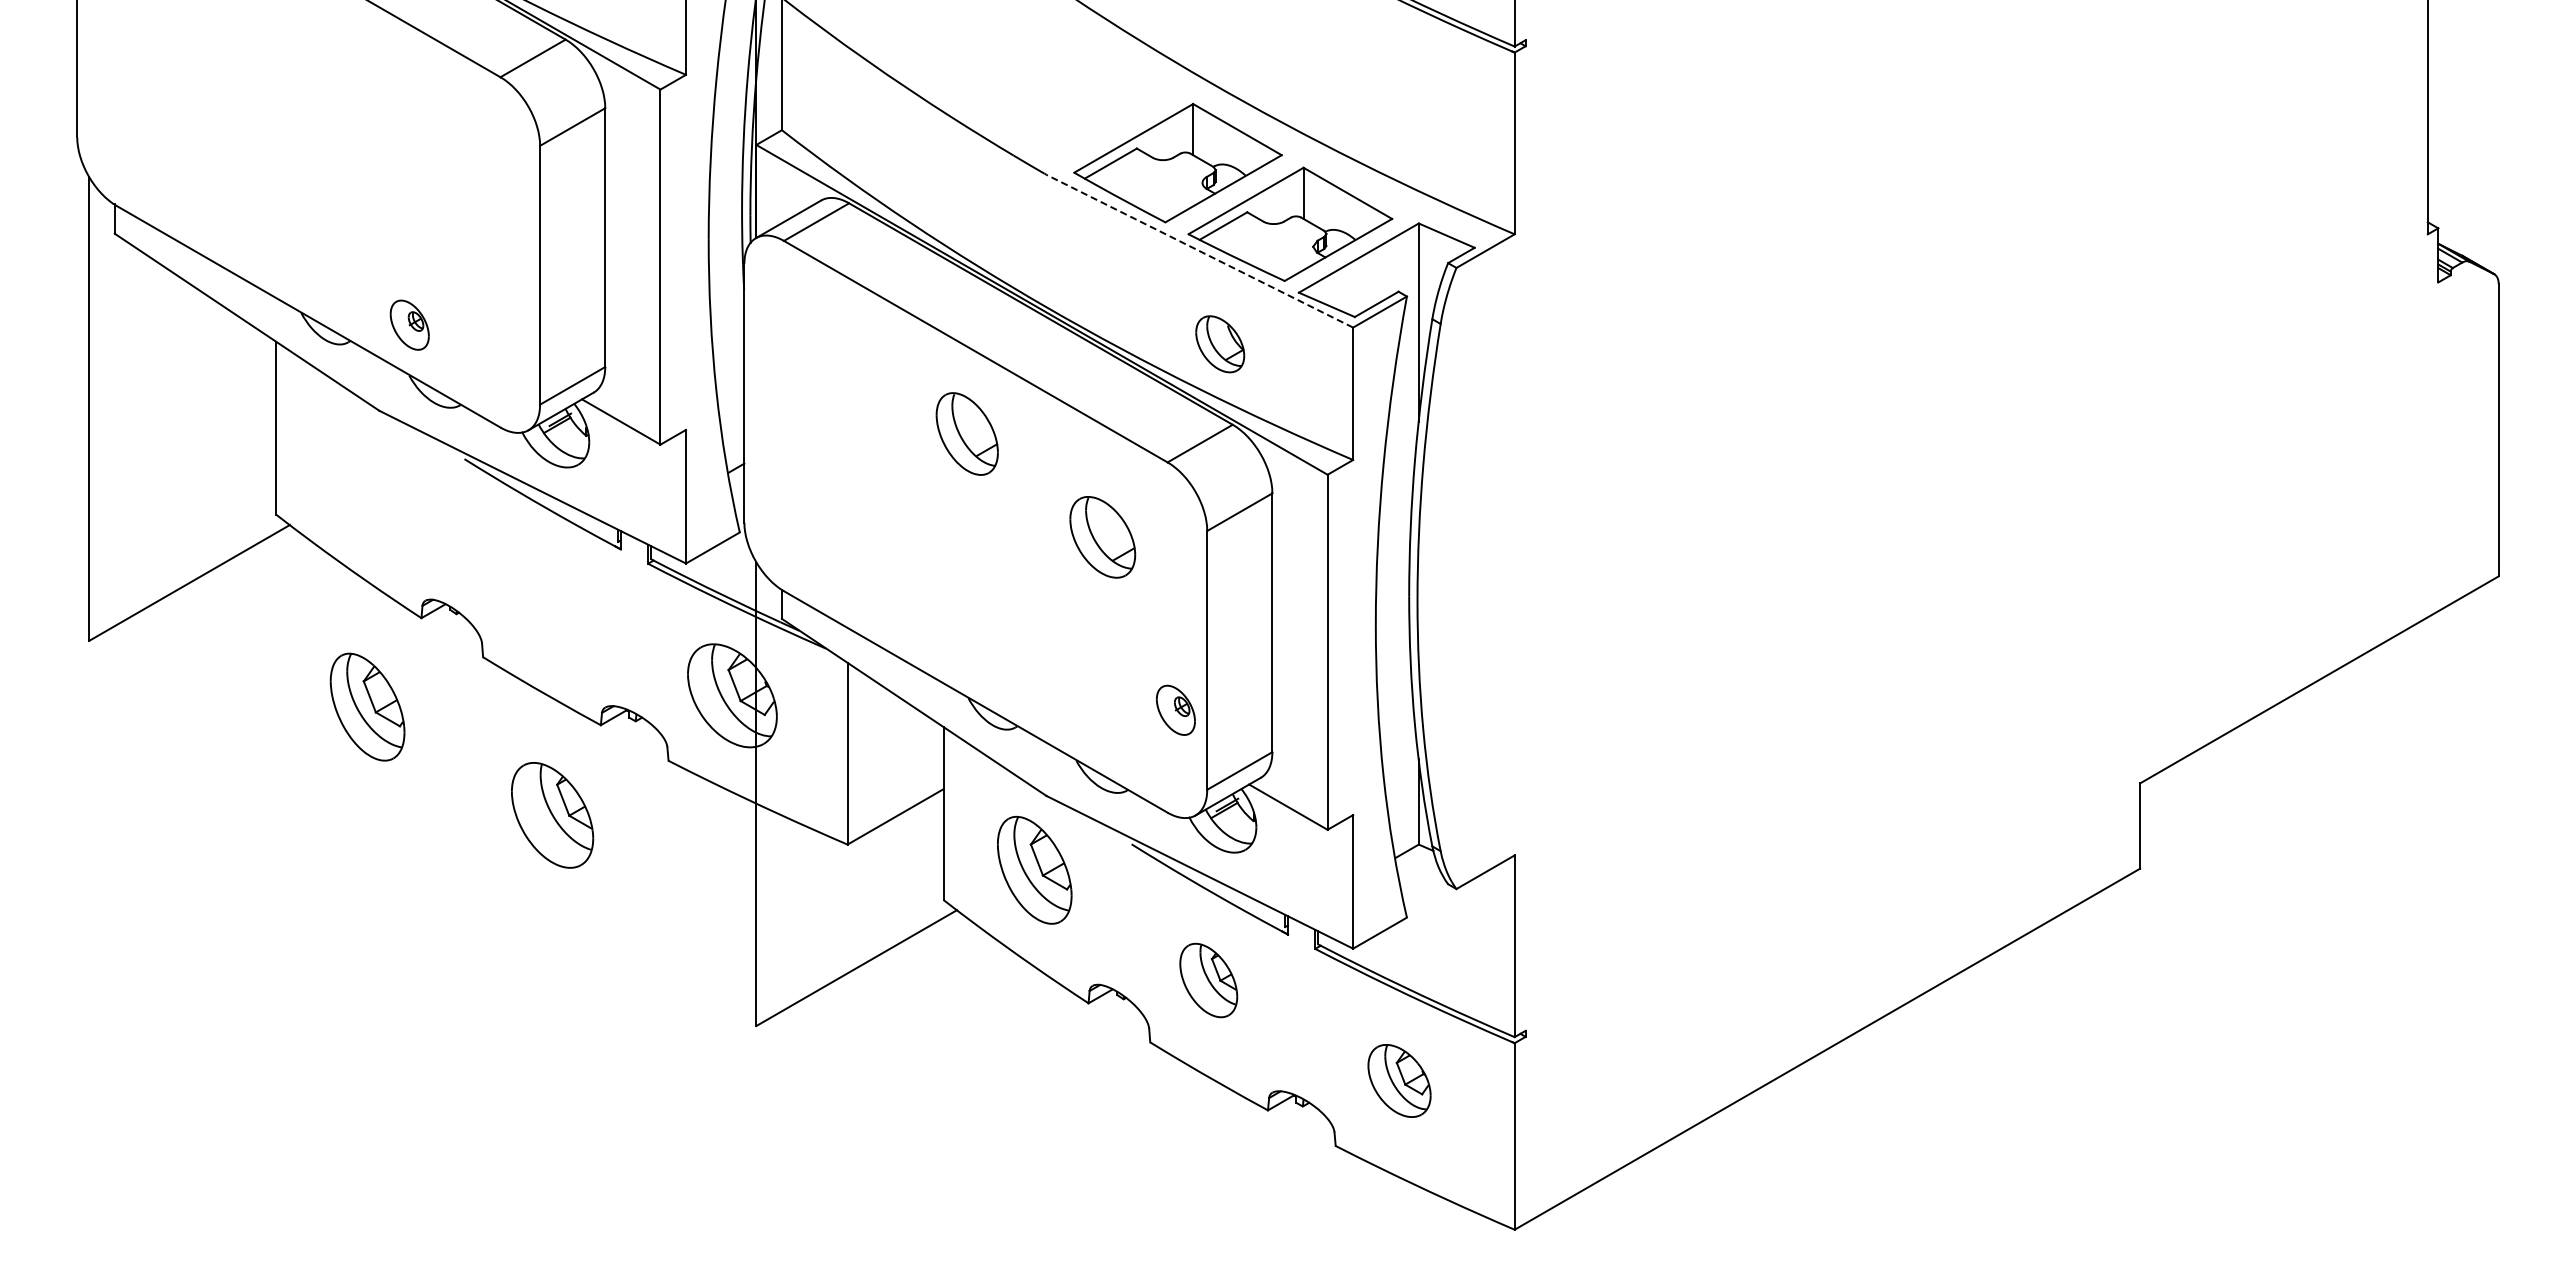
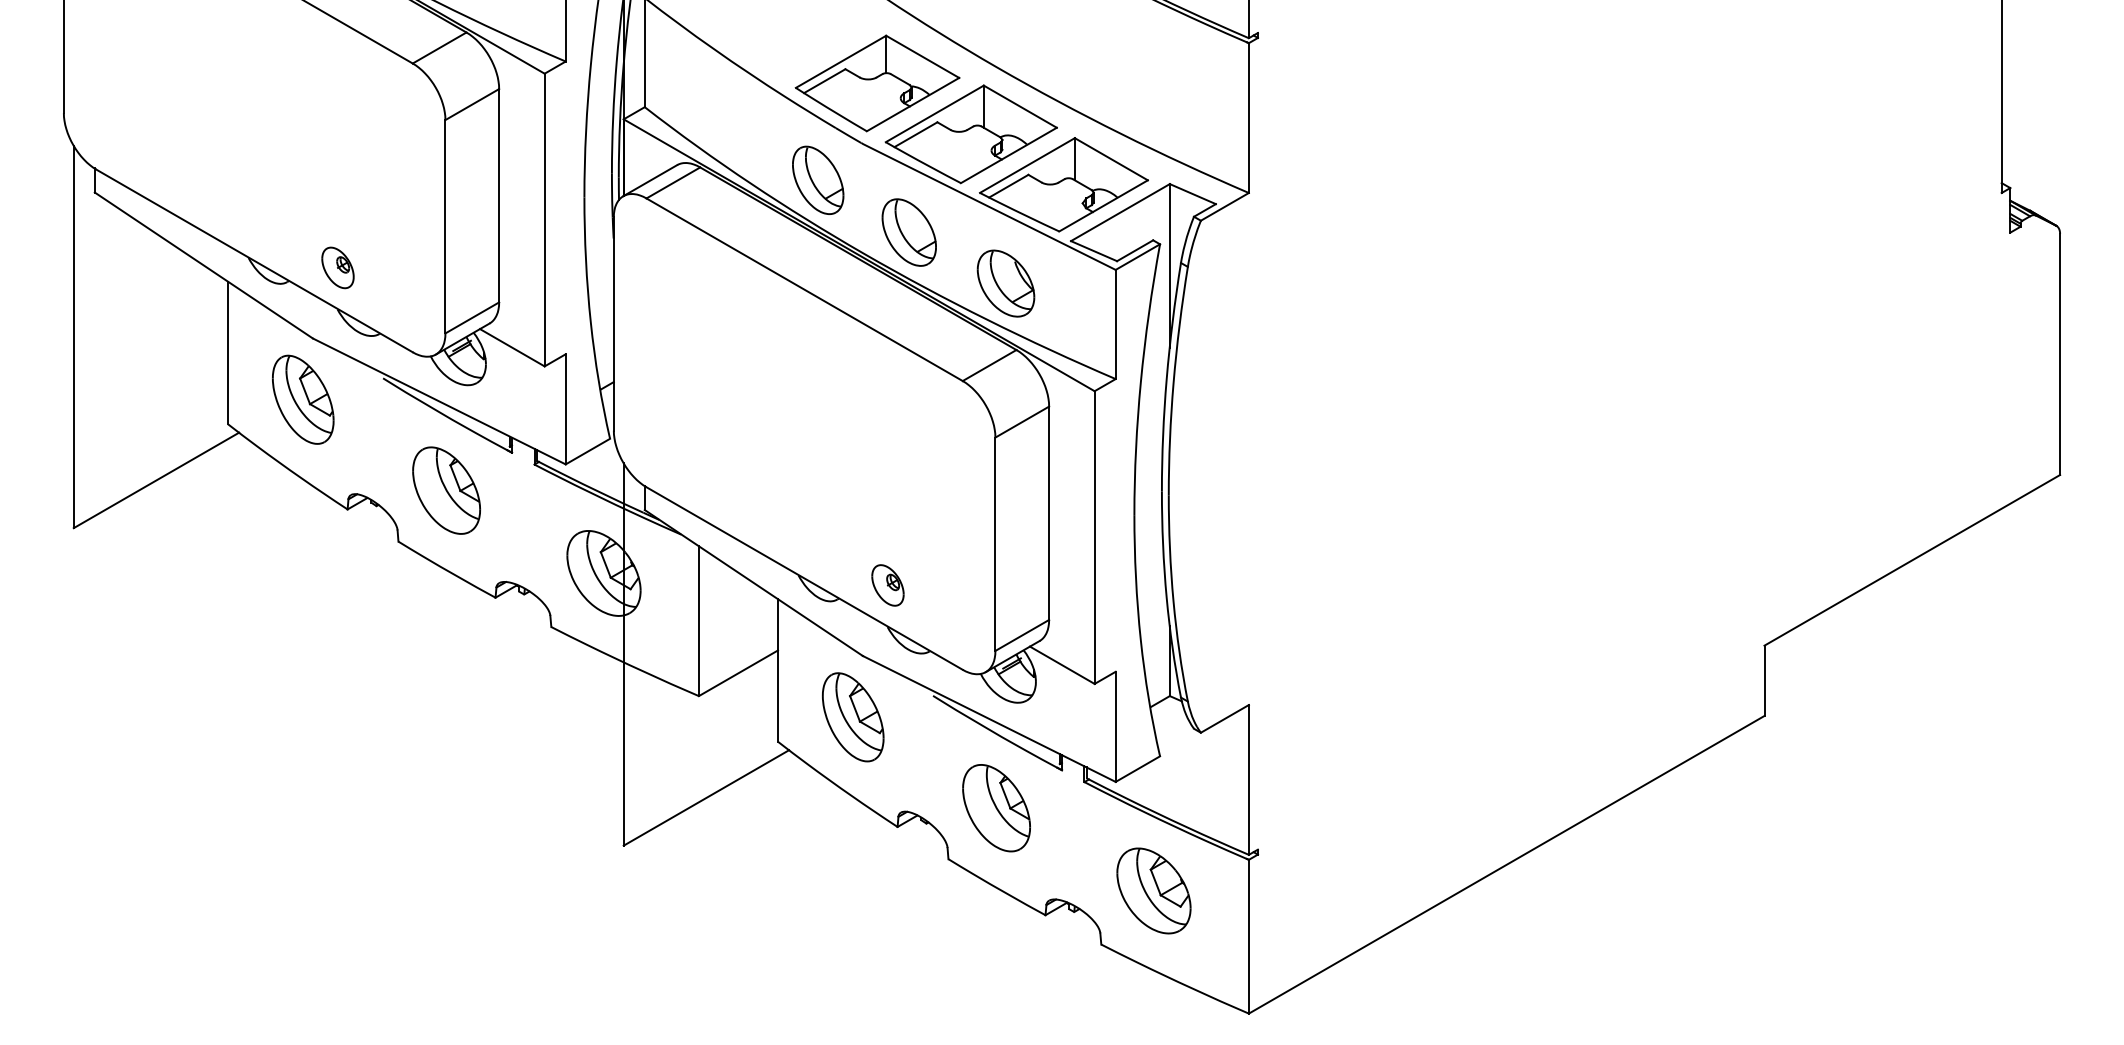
part: (1064, 101) -> (877, 83), added
line: (1197, 250) -> (987, 206), dashed -> solid
part: (1220, 344) -> (1006, 283), size x1.43
part: (966, 433) -> (817, 179), moved
part: (1102, 537) -> (909, 232), moved
part: (367, 706) -> (303, 399), moved
part: (1175, 709) -> (887, 584), moved
part: (552, 815) -> (446, 490), moved
part: (1208, 980) -> (996, 808), size x1.43
part: (1399, 1080) -> (1153, 890), size x1.43

